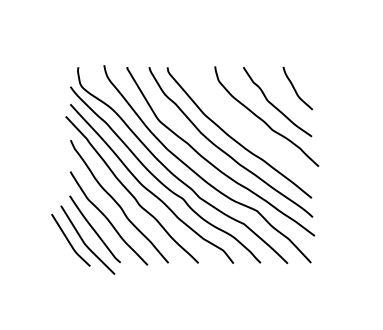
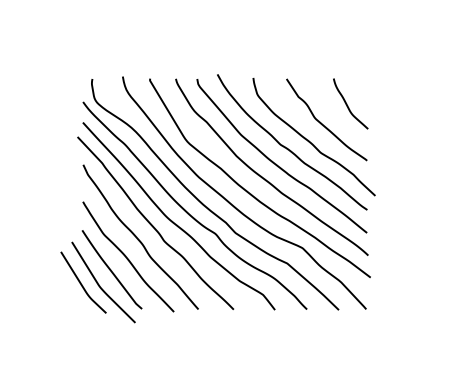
curve: (244, 125) -> (287, 147), added

